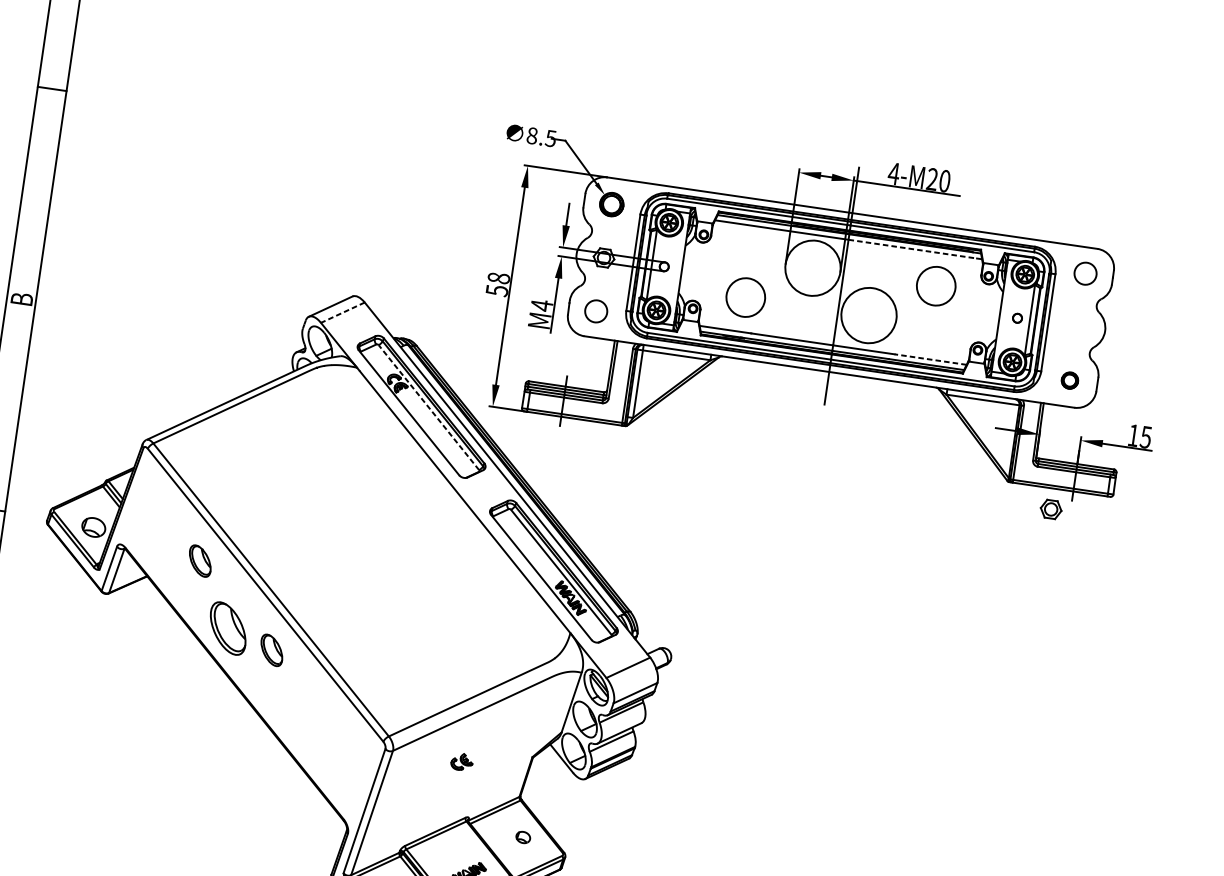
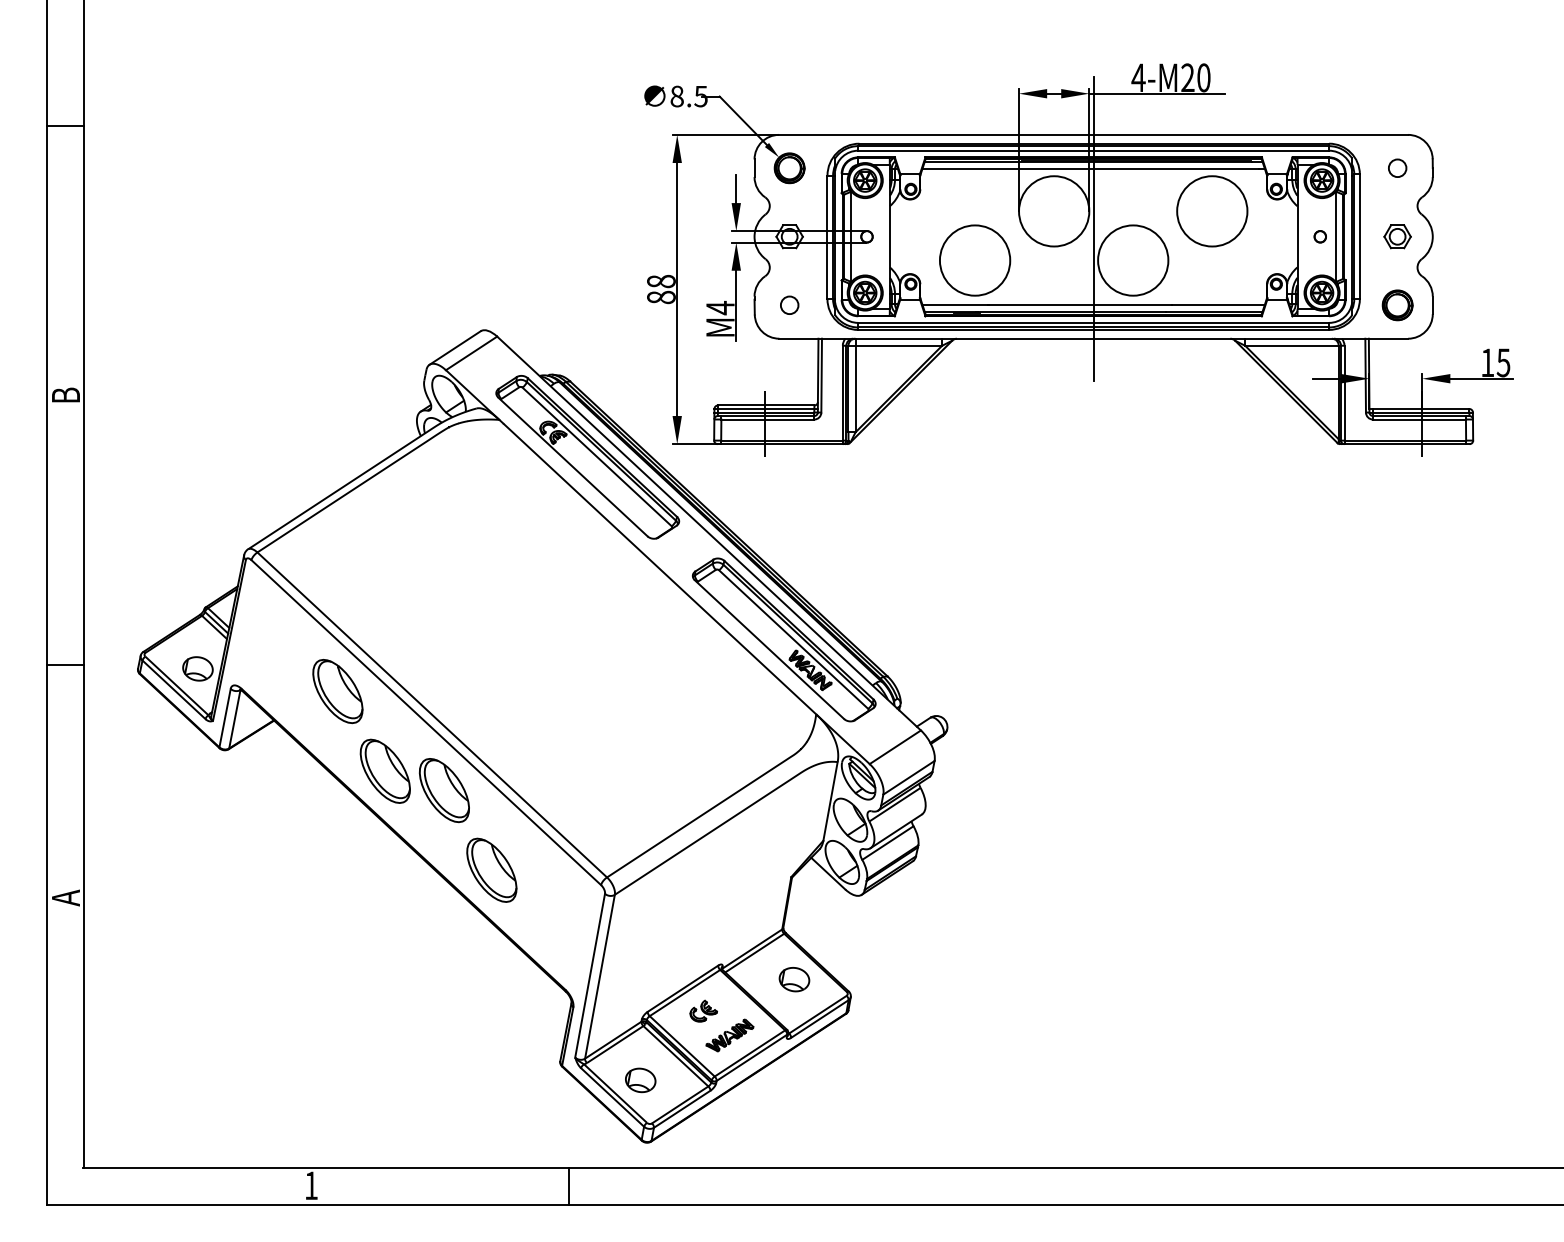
line: (913, 249) -> (1176, 169), dashed -> solid
circle: (1085, 273) -> (1397, 168), size x0.62
circle: (936, 286) -> (1212, 211), size x1.43
text: (497, 290) -> (661, 297), 58 -> 88
circle: (745, 297) -> (974, 260), size x1.43
circle: (596, 311) -> (789, 305), size x0.62
line: (342, 312) -> (471, 353), dashed -> solid
line: (930, 359) -> (1218, 304), dashed -> solid
part: (1069, 380) -> (1397, 305), size x1.43
line: (429, 407) -> (597, 456), dashed -> solid
part: (1051, 509) -> (1397, 236), moved
part: (199, 560) -> (337, 691), size x1.67
part: (271, 650) -> (443, 790), size x1.67
part: (299, 717) -> (491, 869), added
part: (461, 761) -> (703, 1010), moved
part: (523, 837) -> (794, 979), size x1.67

